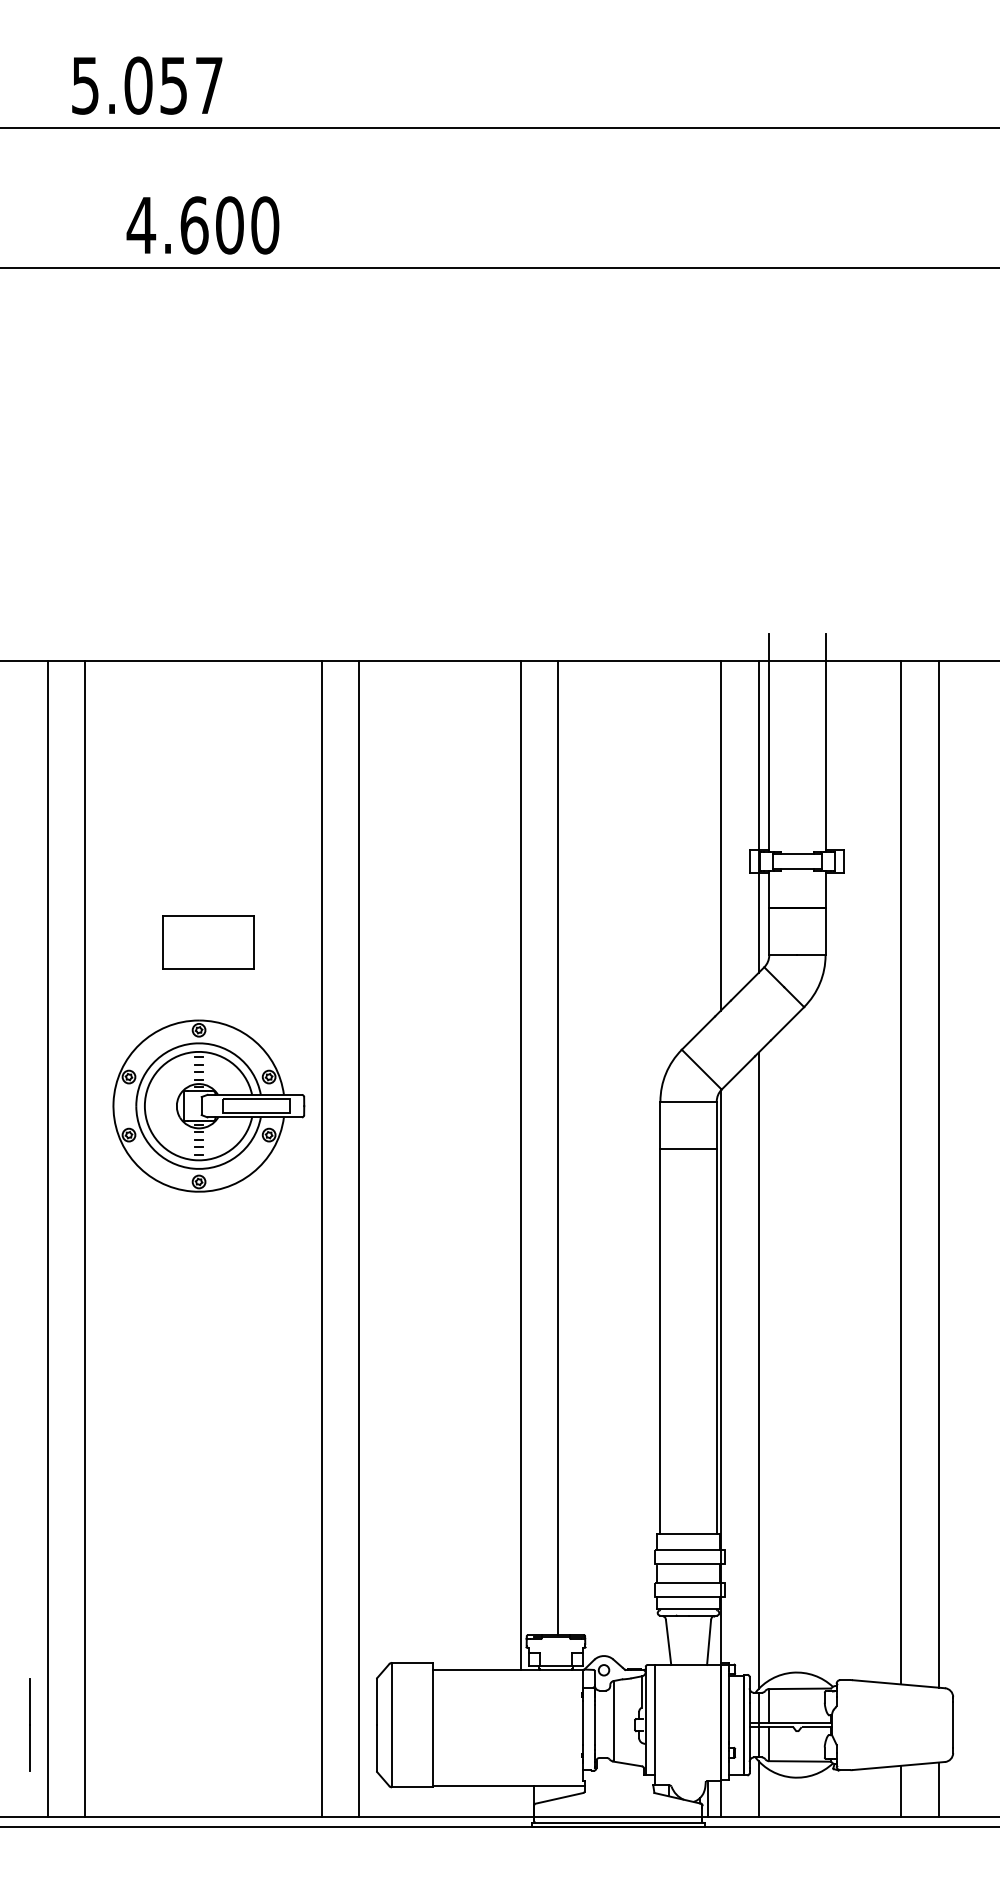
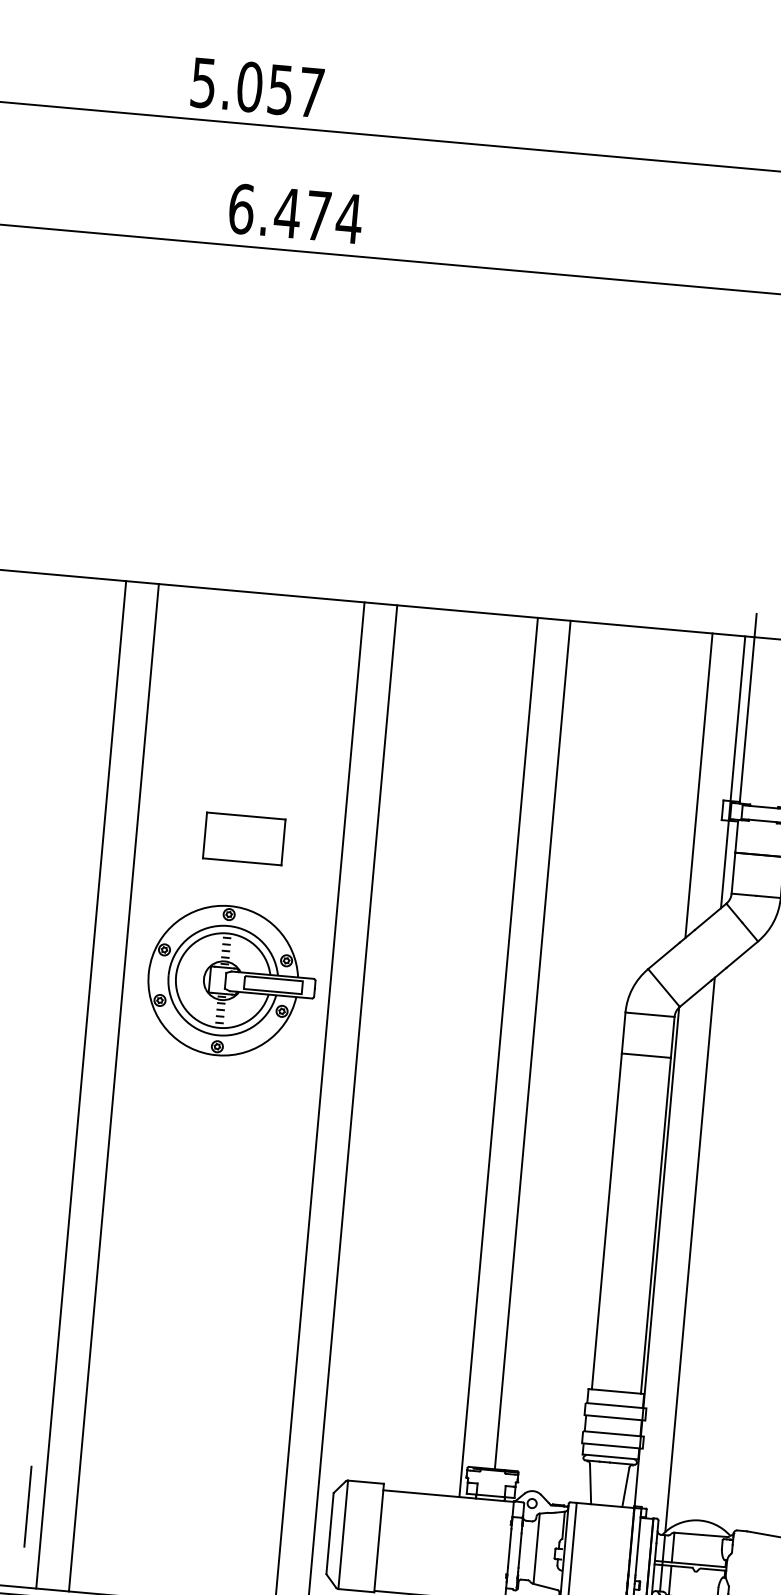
text: (202, 225) -> (294, 213), 4.600 -> 6.474

